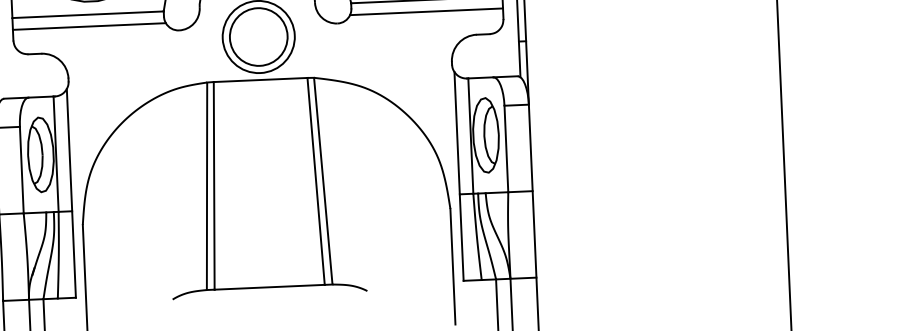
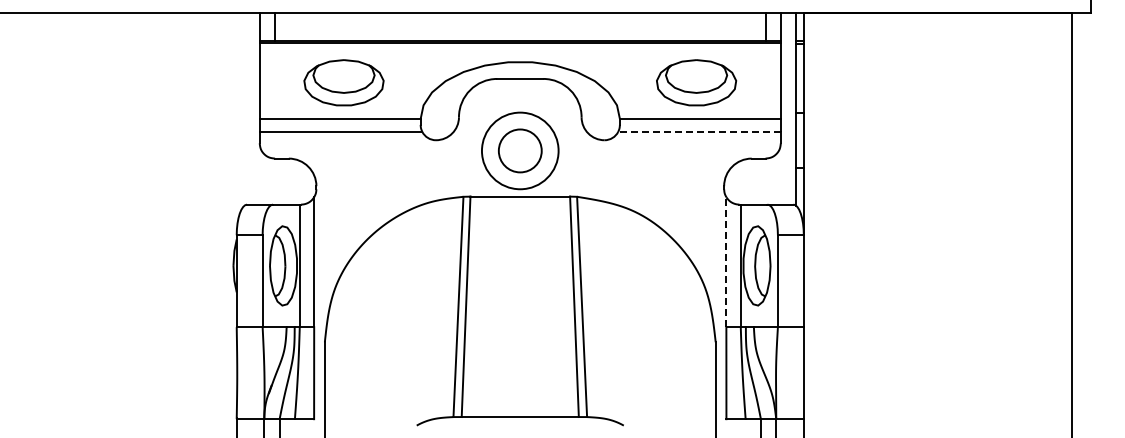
line: (426, 11) -> (699, 131), solid -> dashed
circle: (258, 36) -> (519, 150), size x0.7
line: (457, 133) -> (726, 262), solid -> dashed

